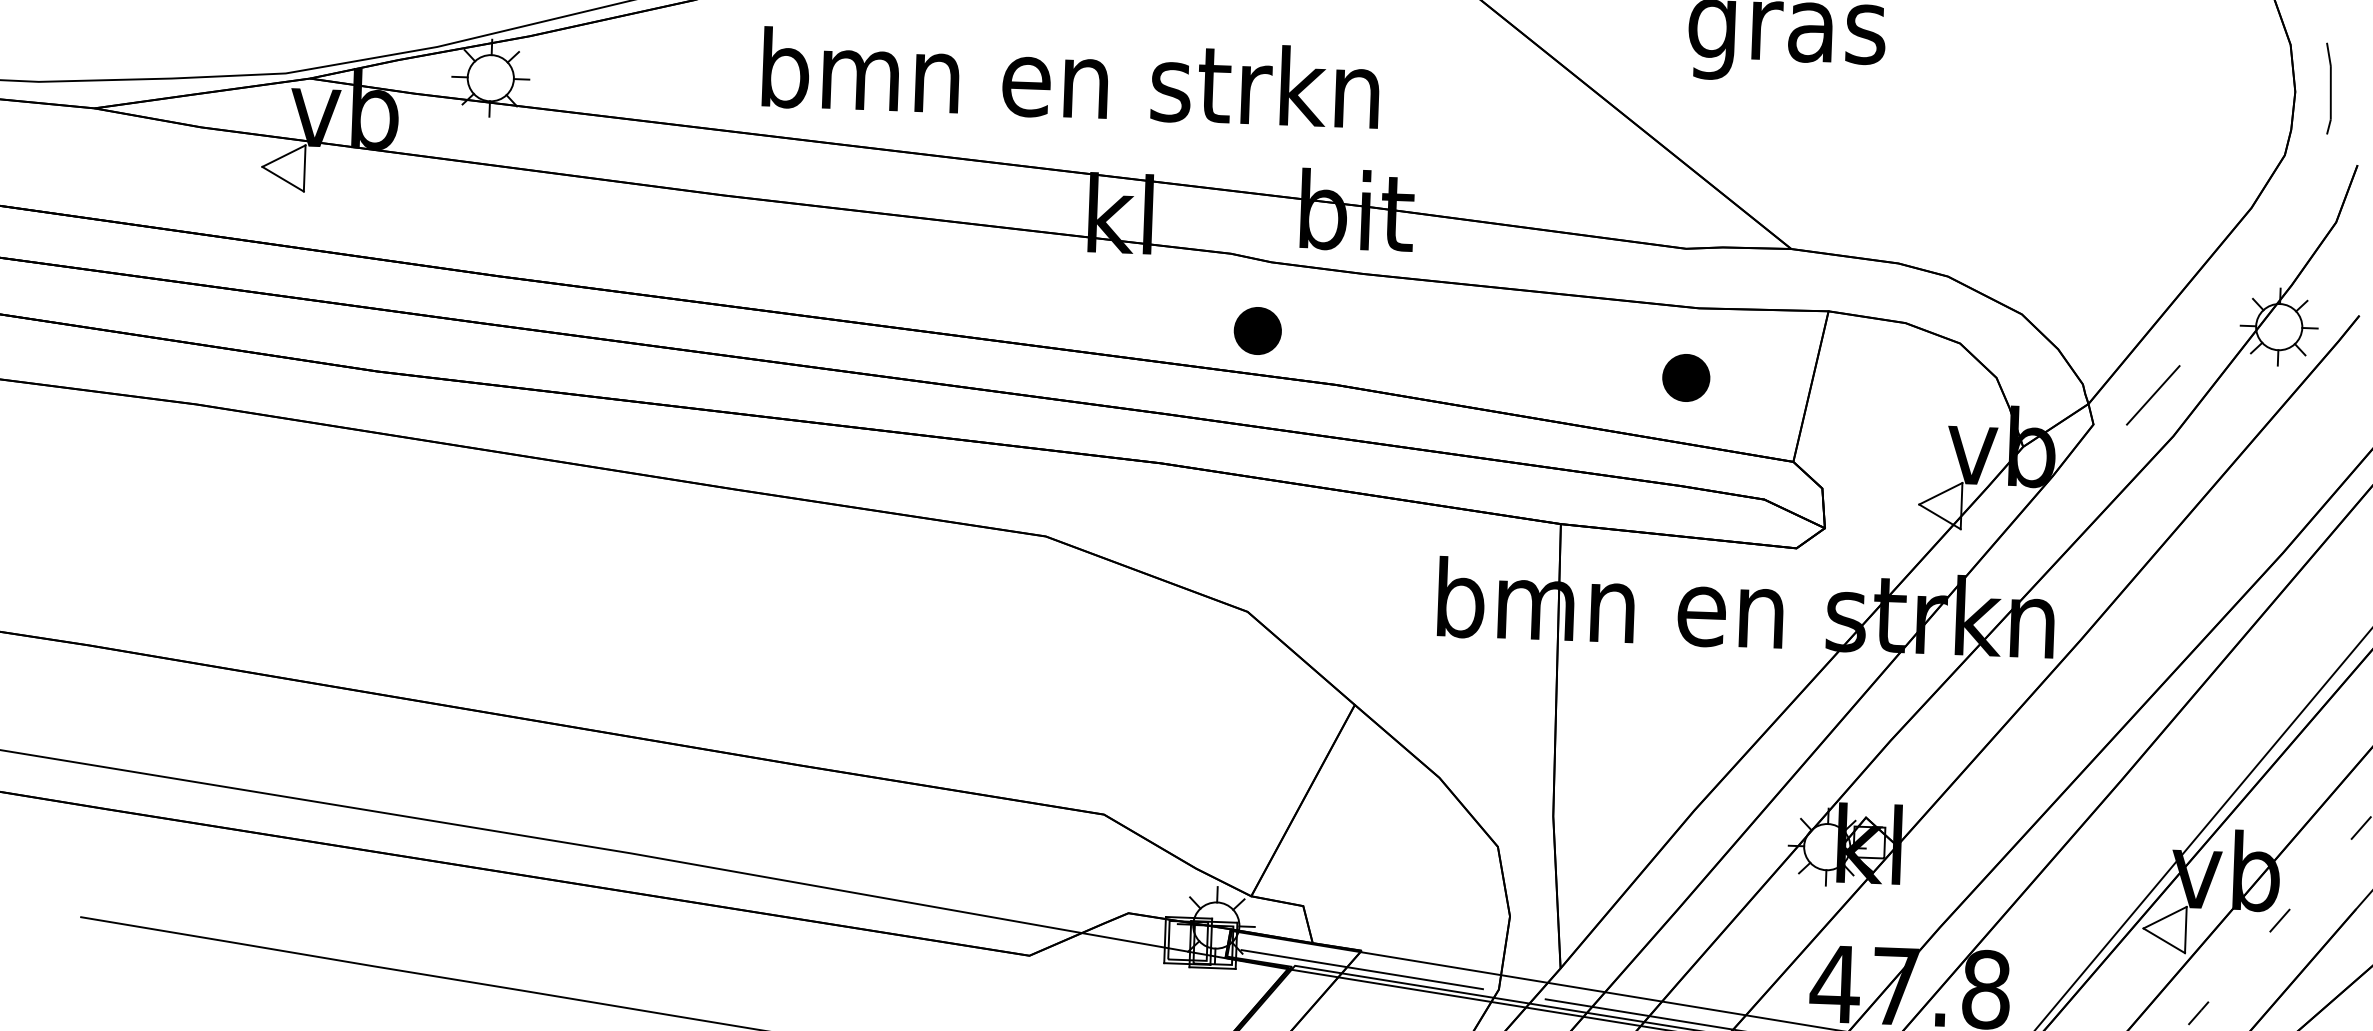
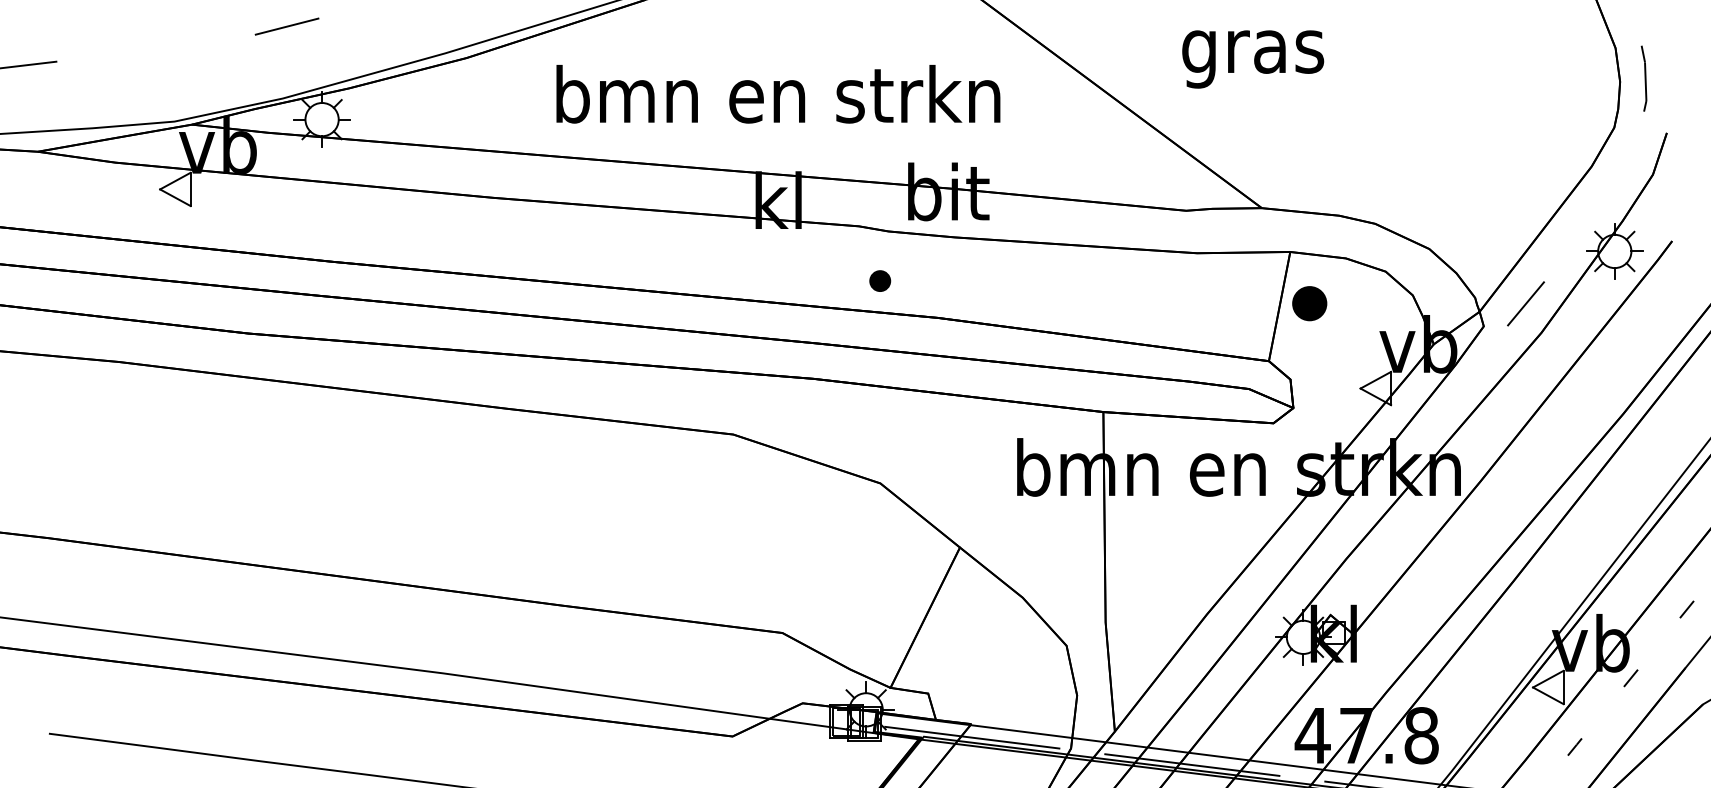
text: (1071, 78) -> (778, 94), moved
part: (1256, 330) -> (879, 280), size x0.6
part: (1685, 377) -> (1309, 303), moved

